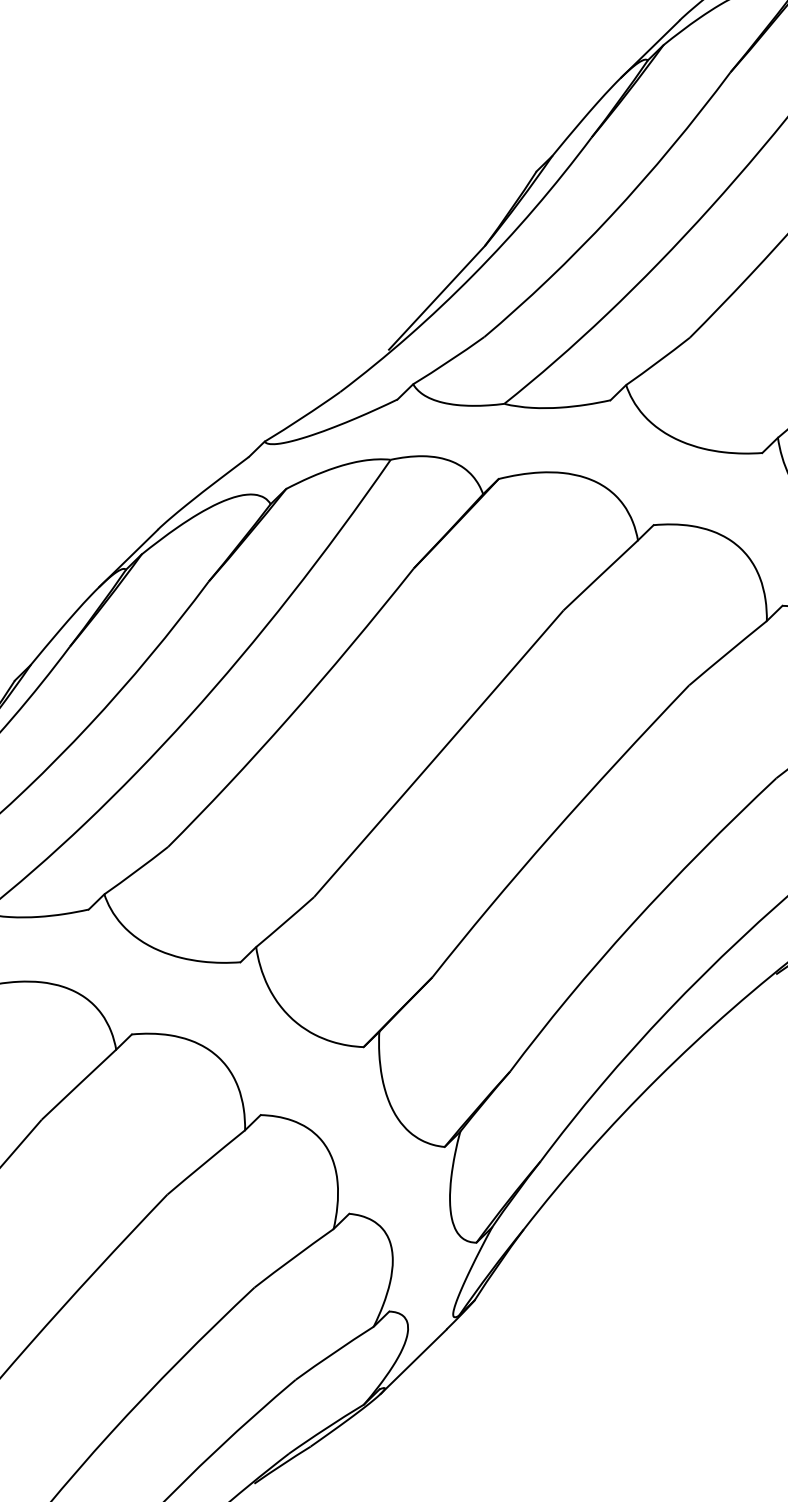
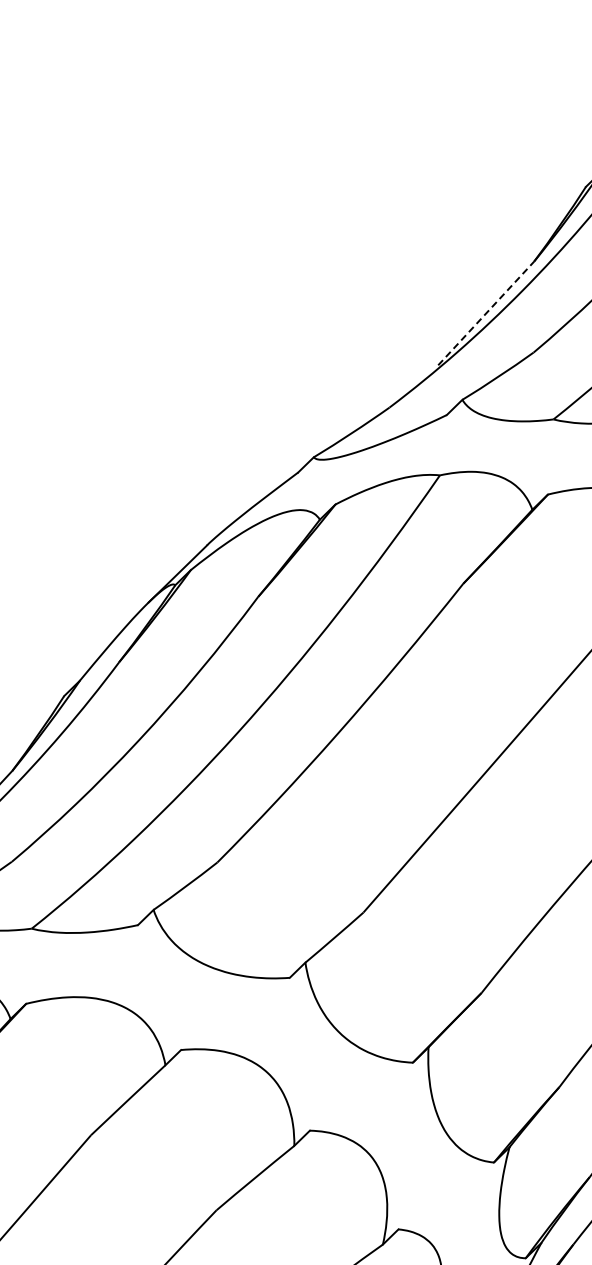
line: (436, 297) -> (485, 313), solid -> dashed

